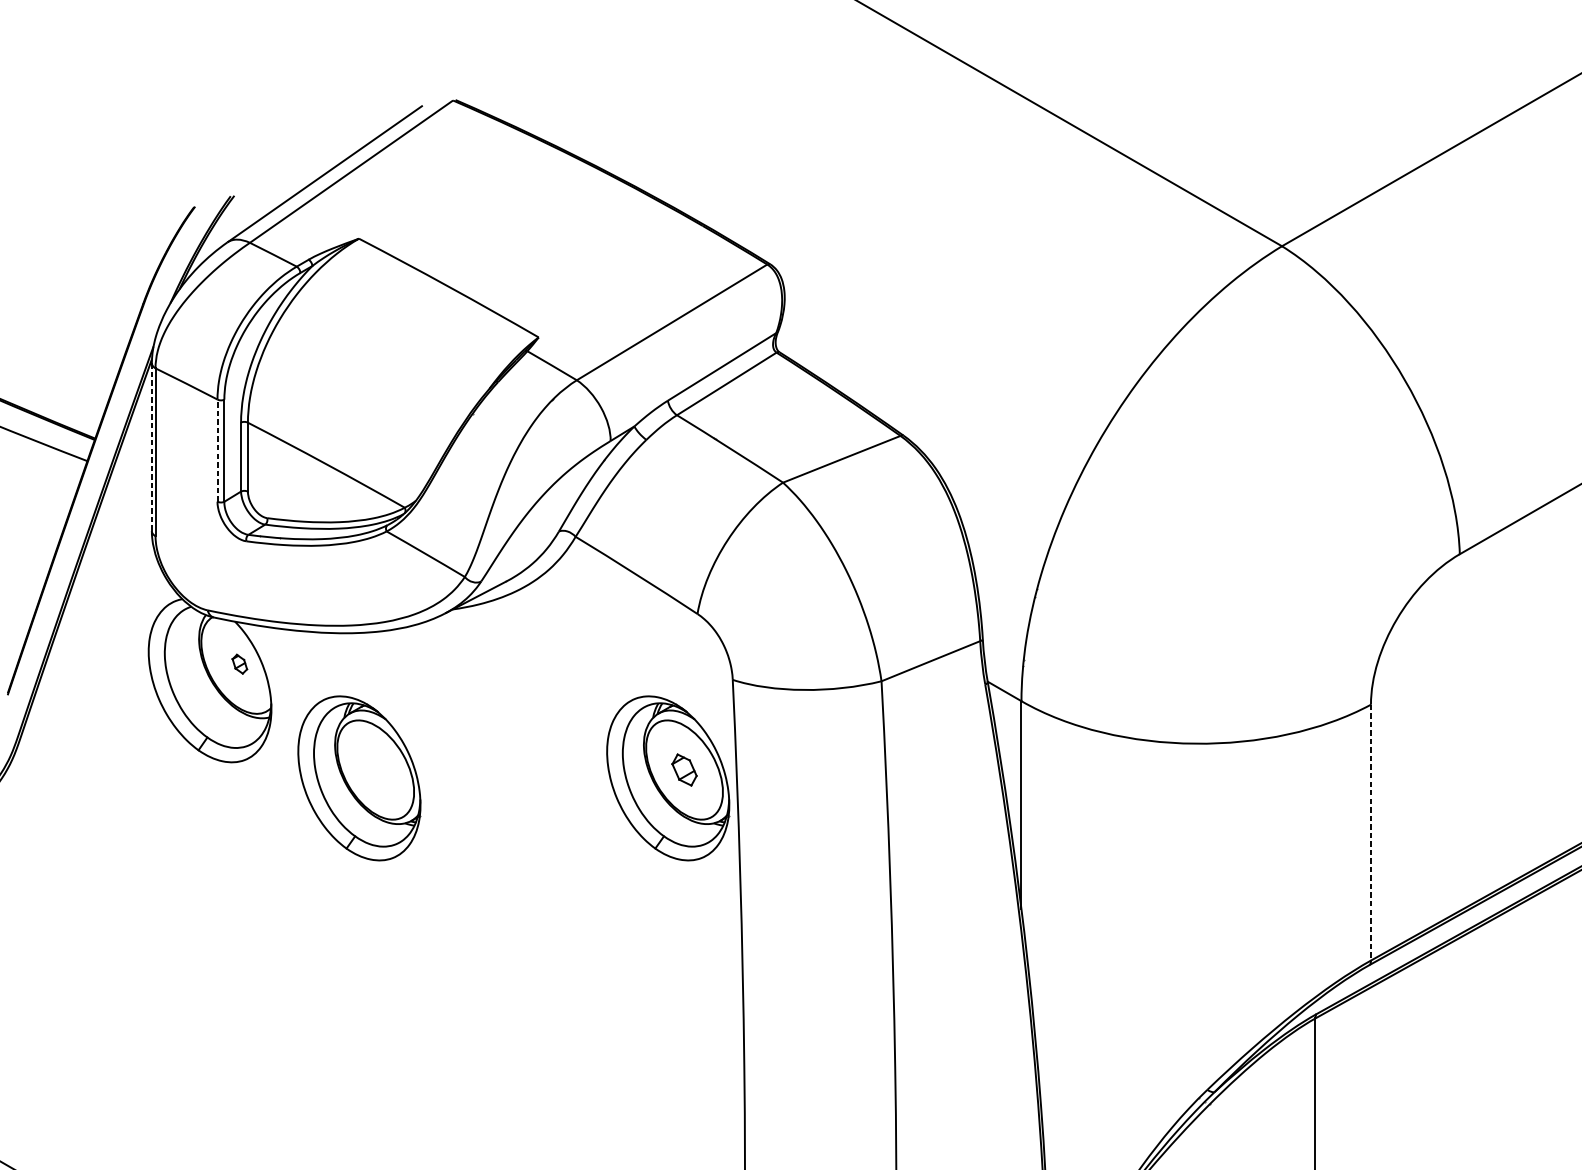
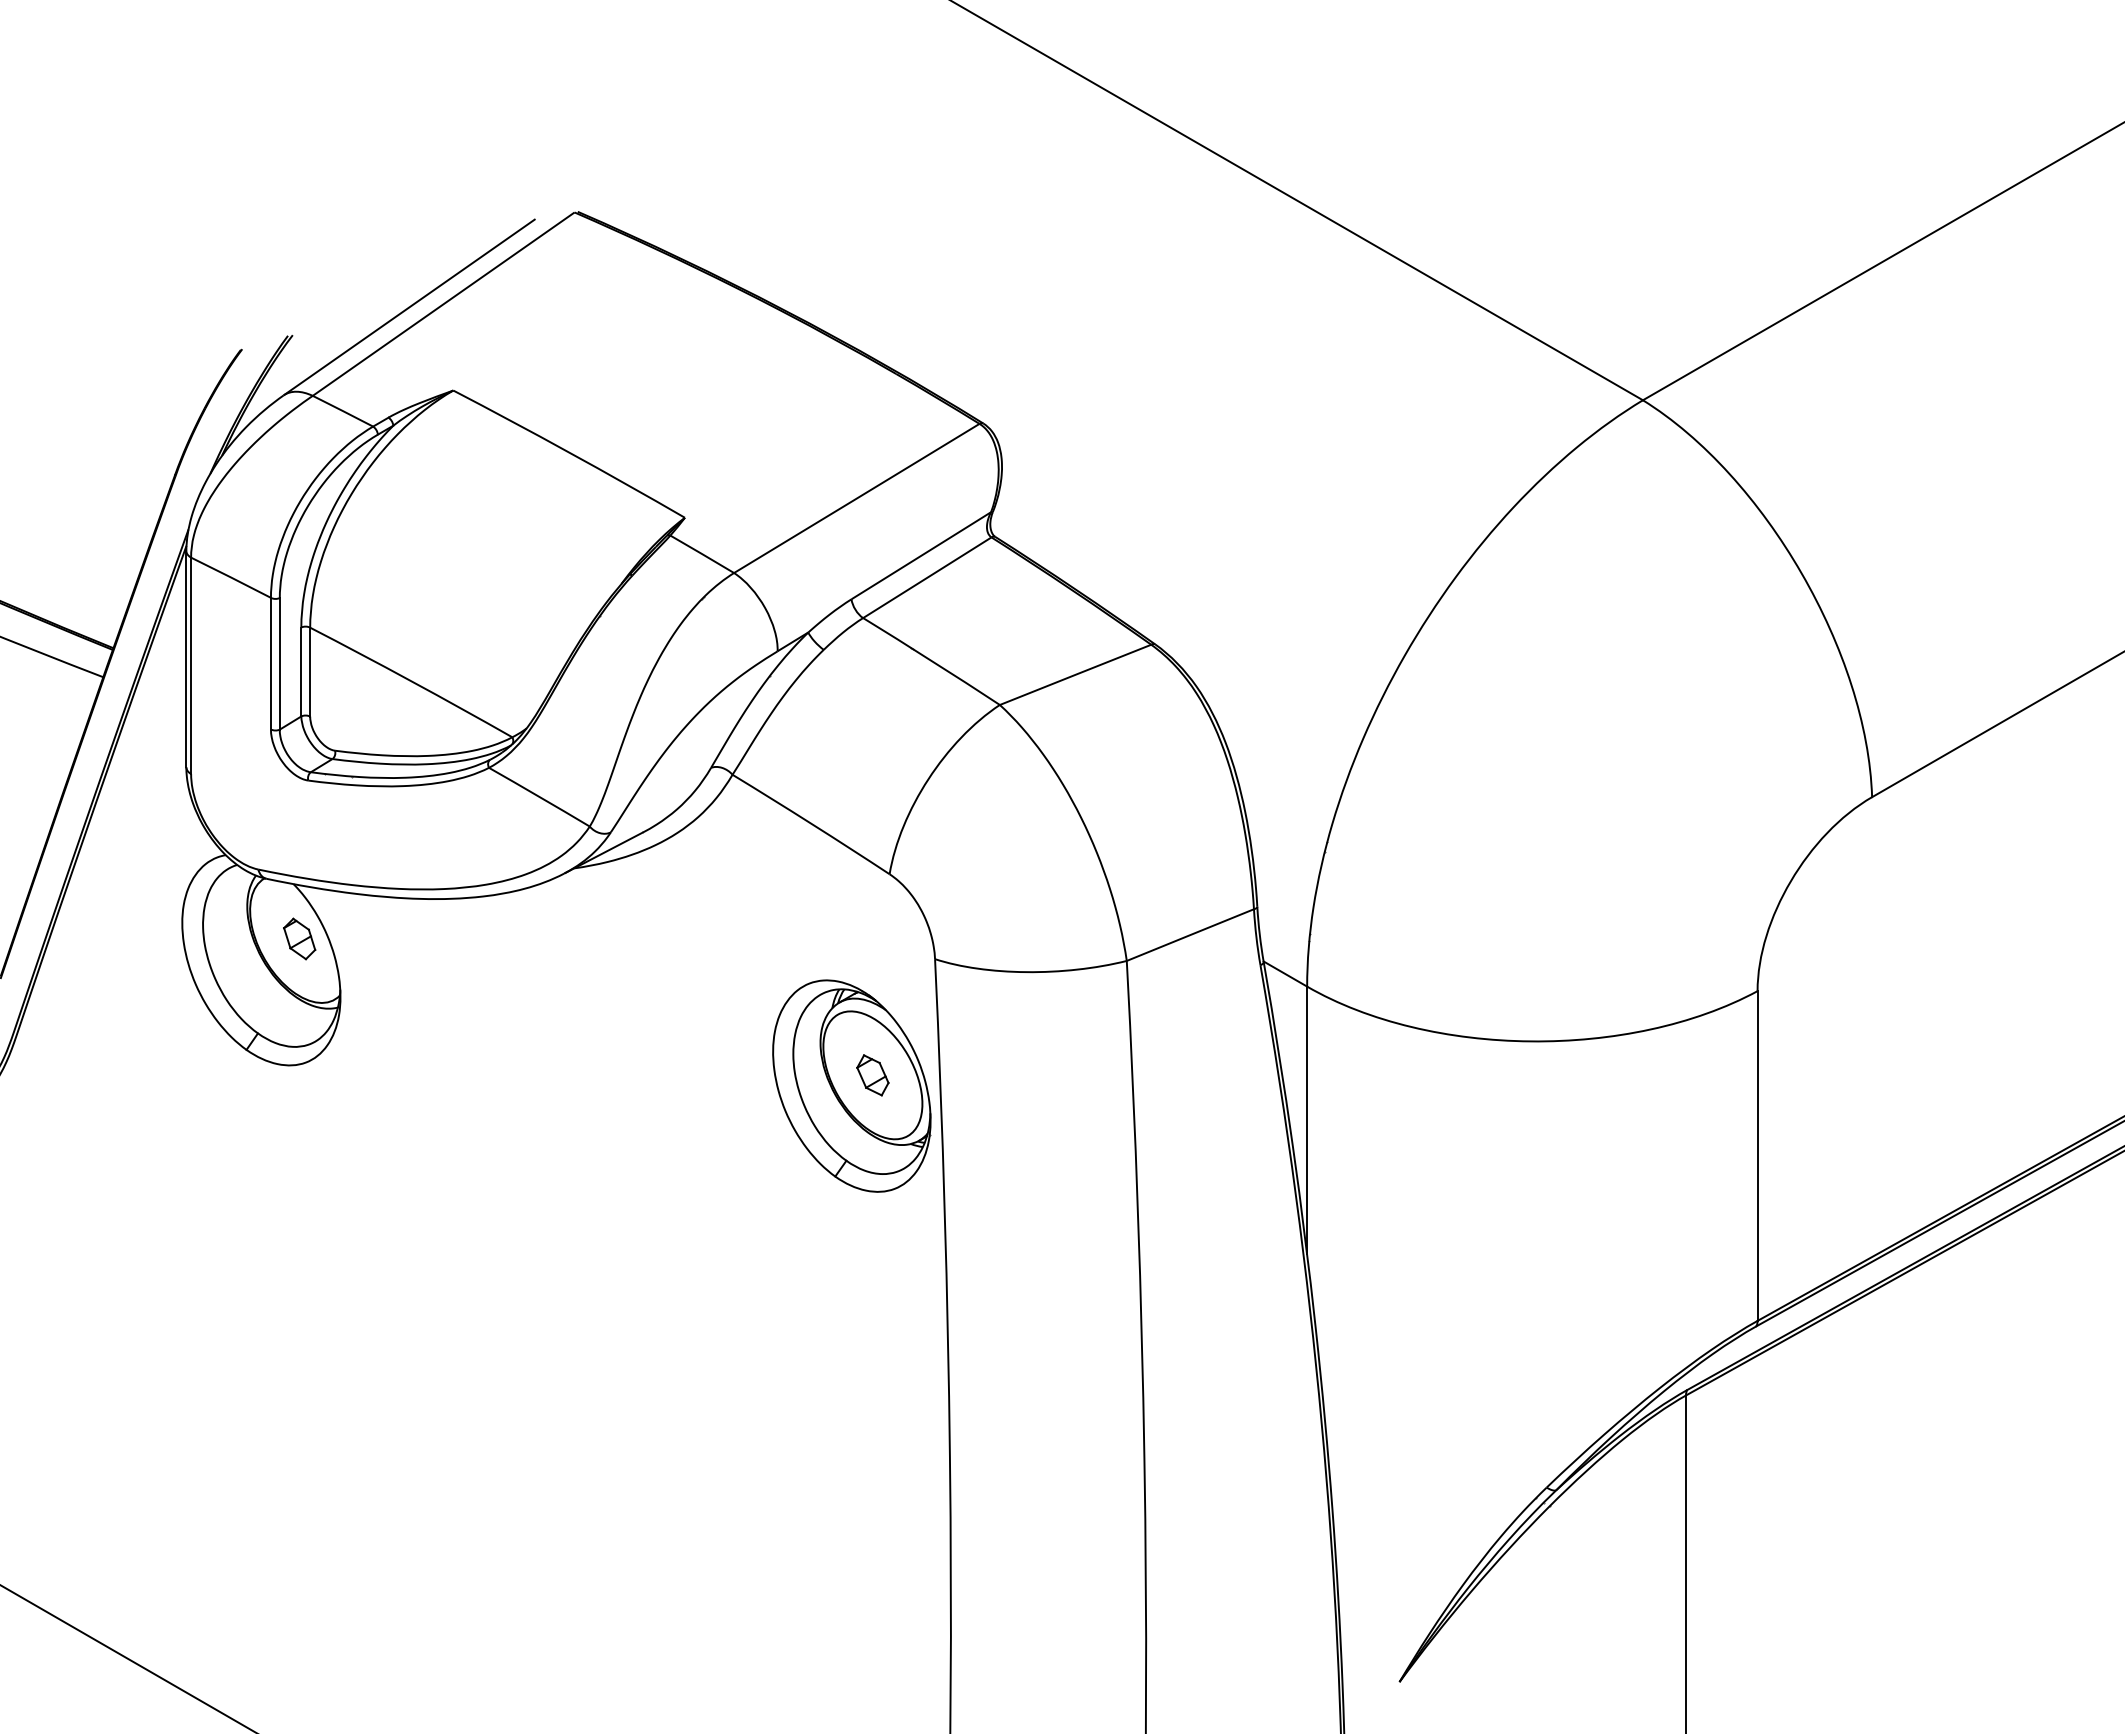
line: (151, 447) -> (186, 659), dashed -> solid
line: (217, 450) -> (270, 663), dashed -> solid
part: (239, 663) -> (299, 938), size x1.67
part: (359, 777) -> (453, 1085), removed
line: (1370, 833) -> (1757, 1156), dashed -> solid

